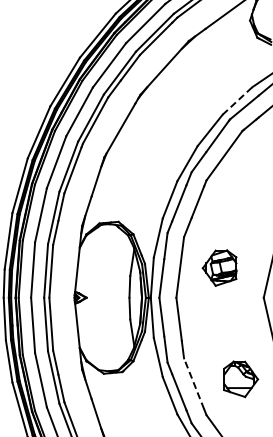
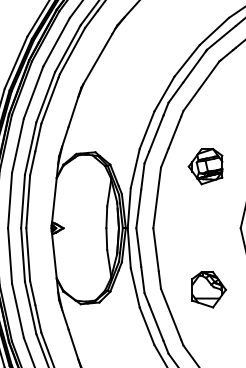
line: (237, 100) -> (214, 30), dashed -> solid
part: (219, 267) -> (205, 165), moved
part: (241, 379) -> (209, 289), moved
line: (193, 383) -> (170, 313), dashed -> solid

